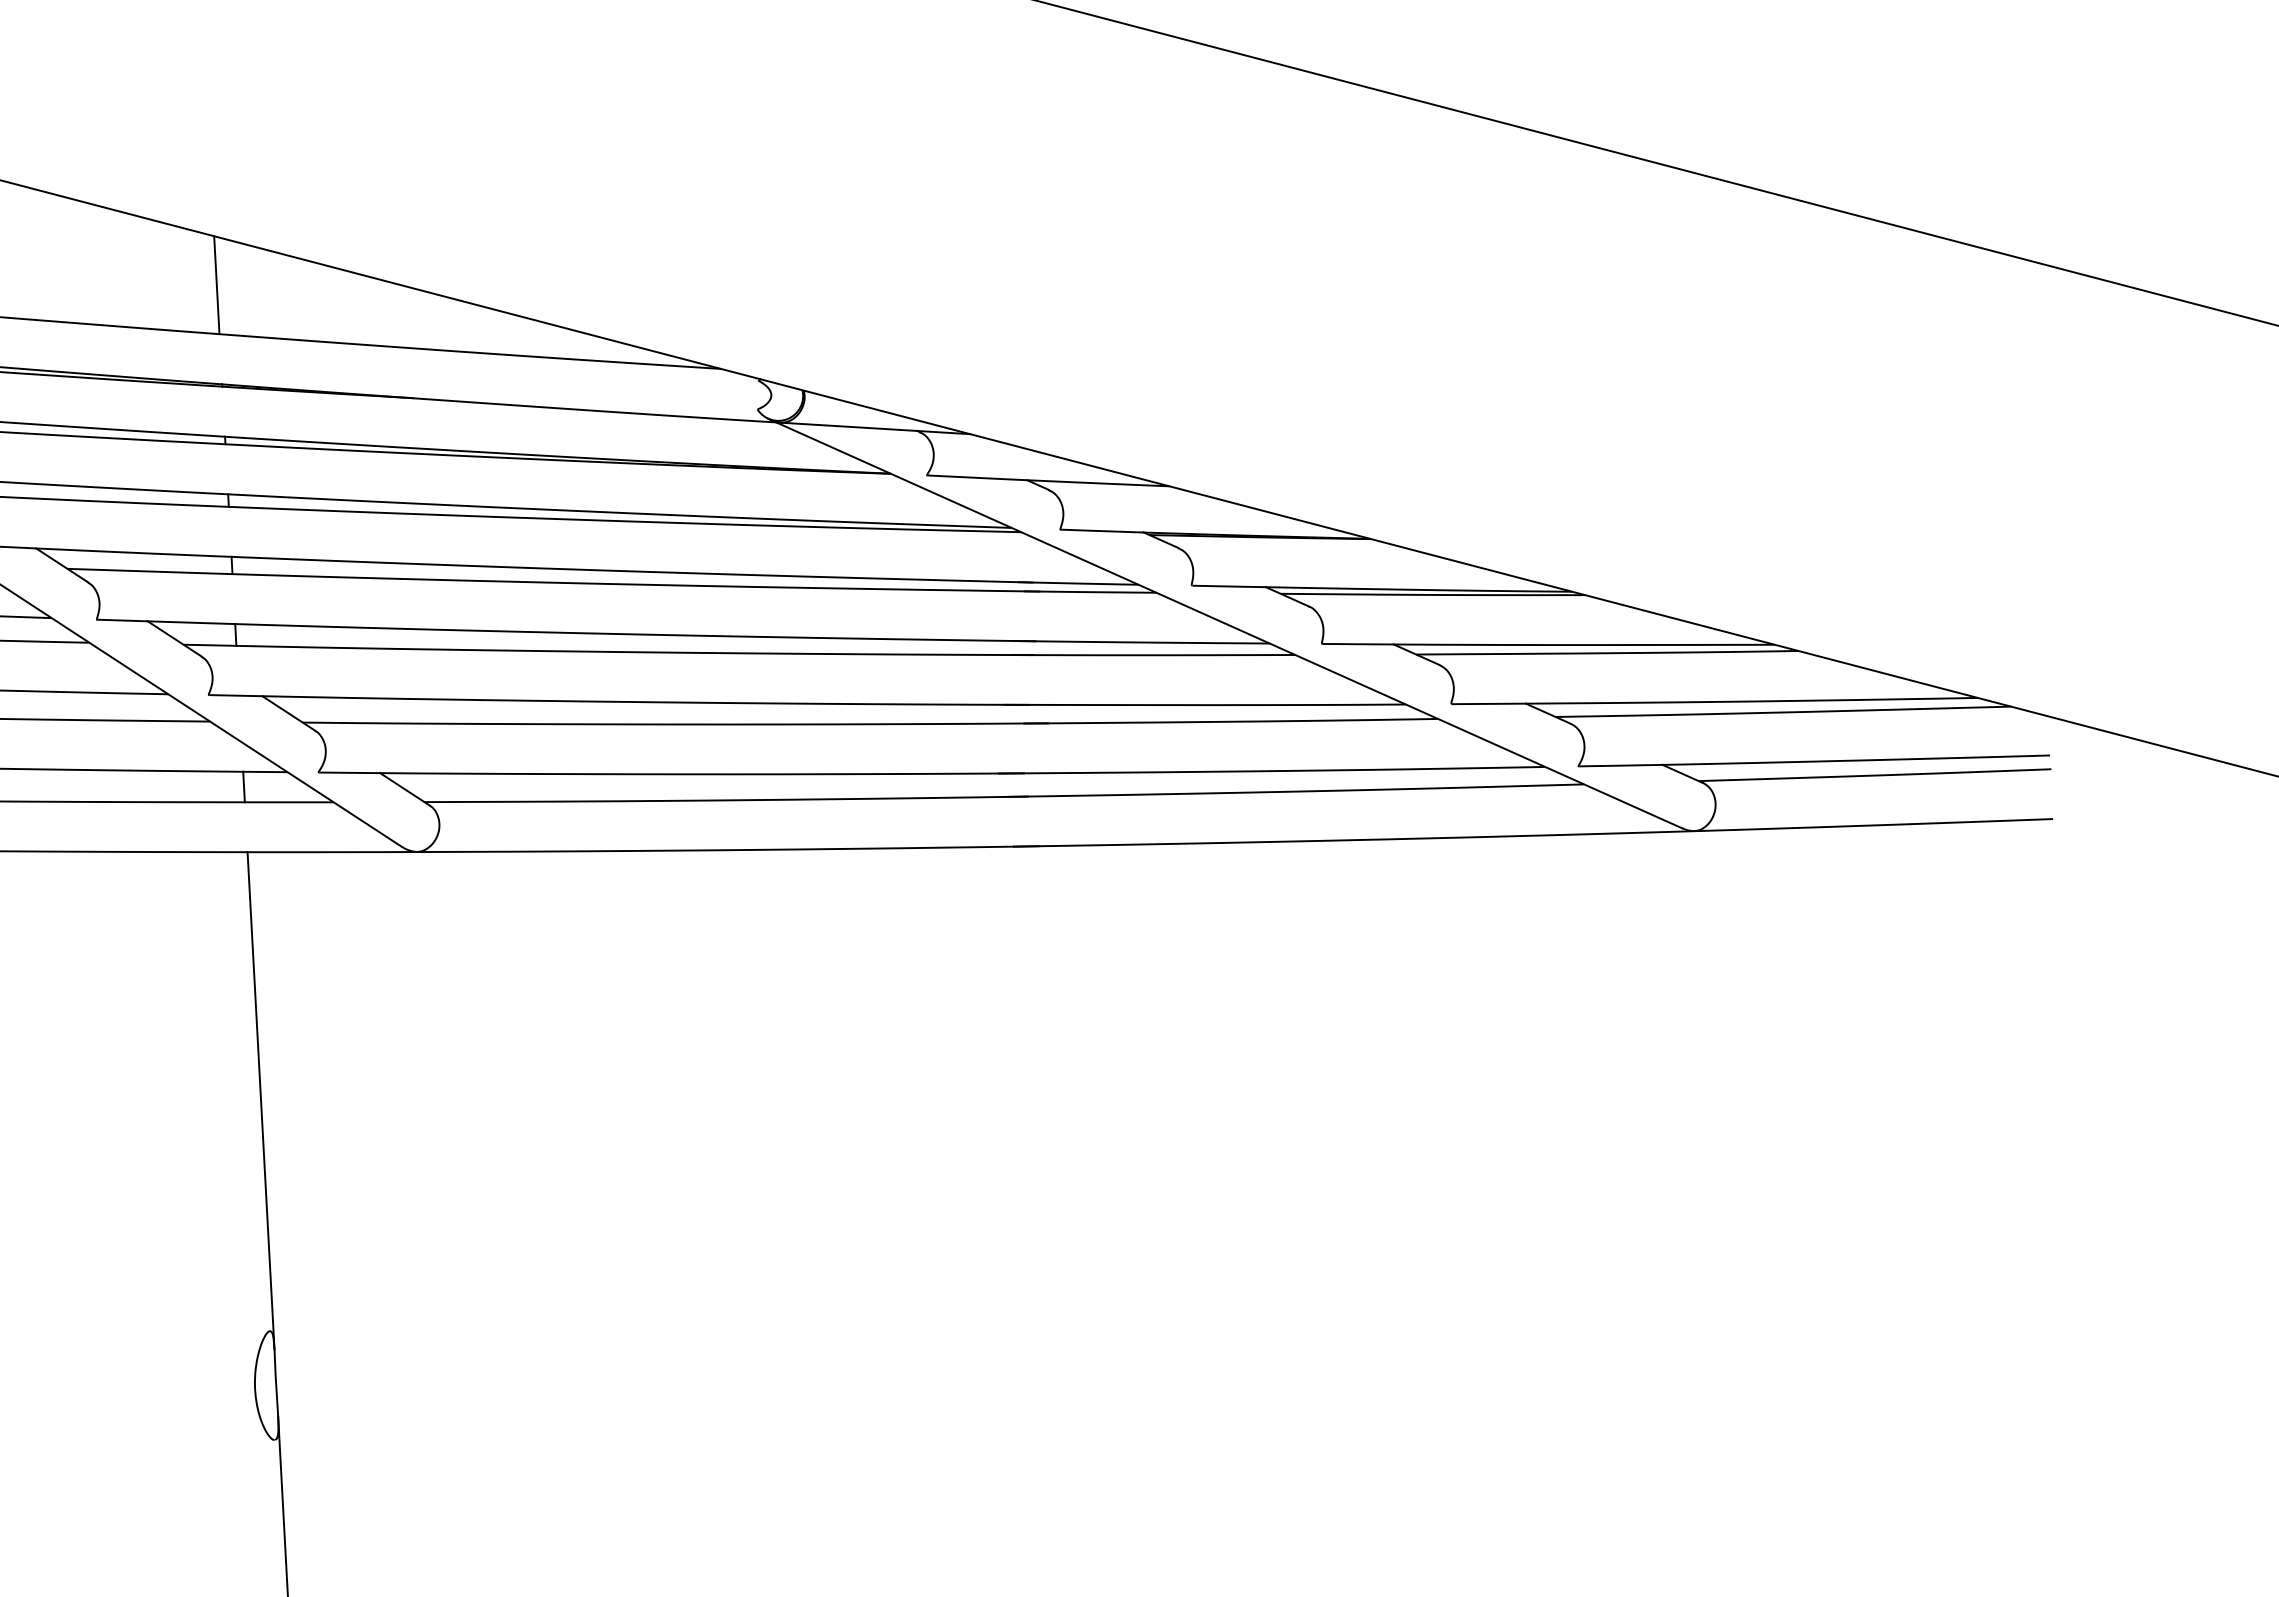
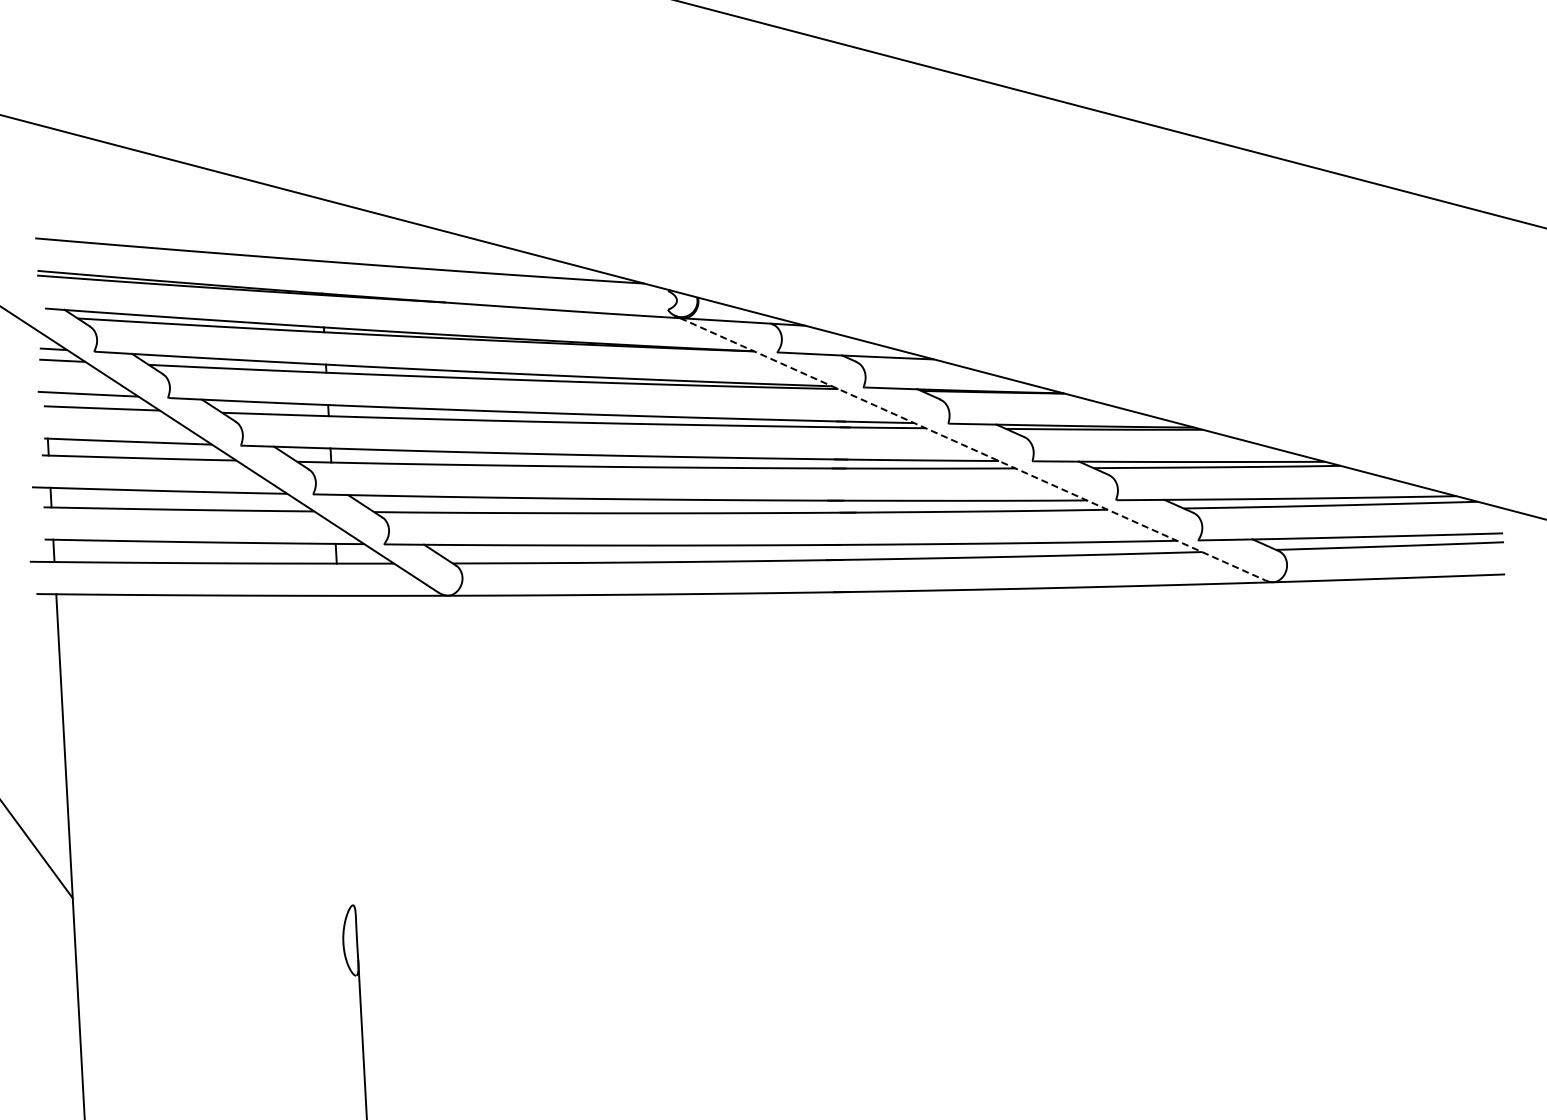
line: (216, 285) -> (318, 229), removed
line: (1228, 625) -> (972, 449), solid -> dashed
line: (259, 1100) -> (346, 756), removed

